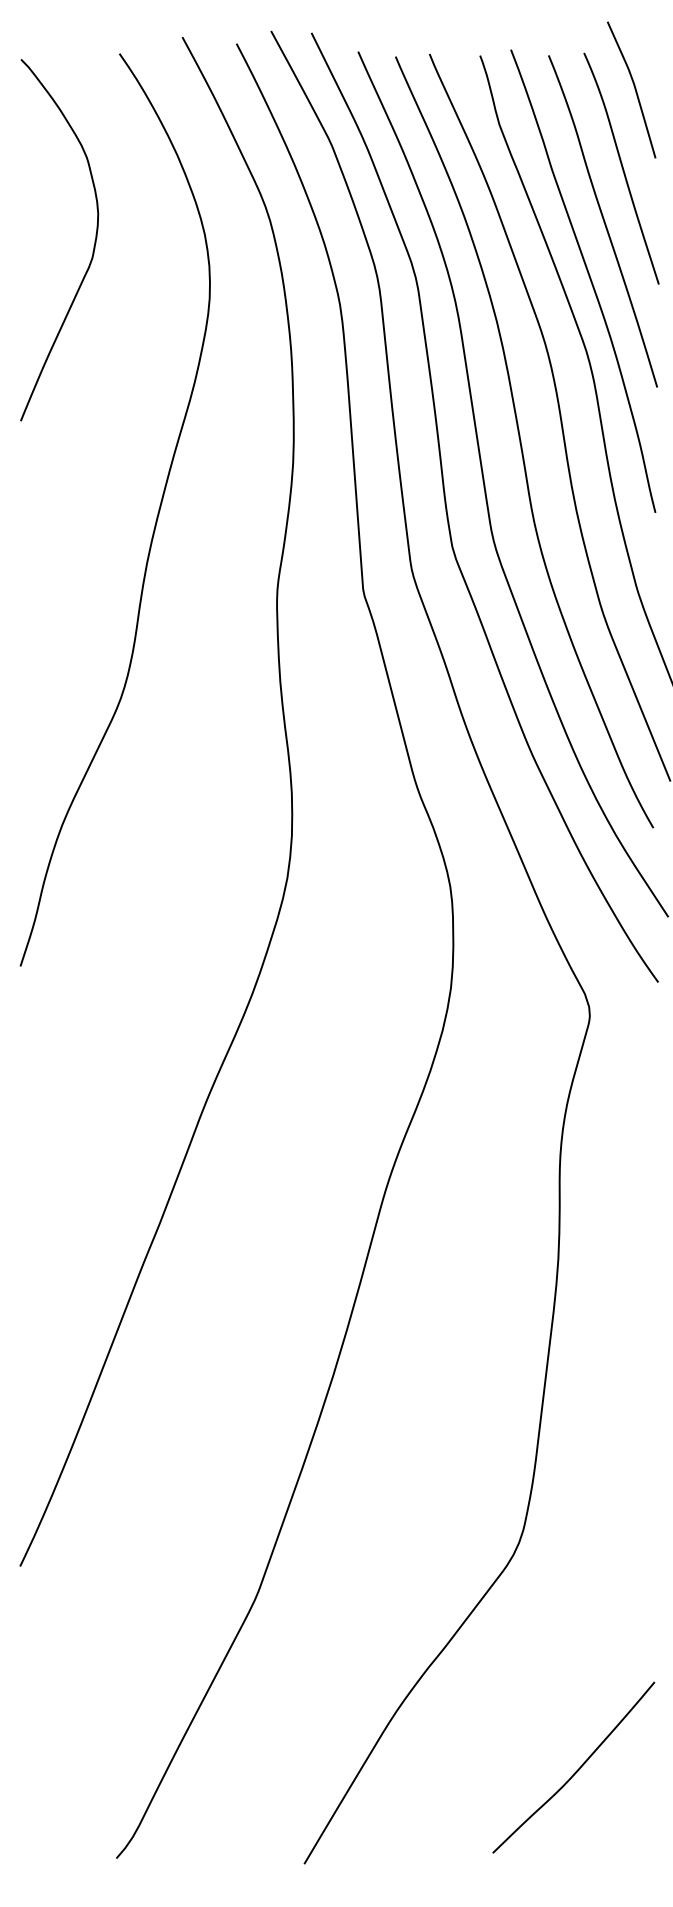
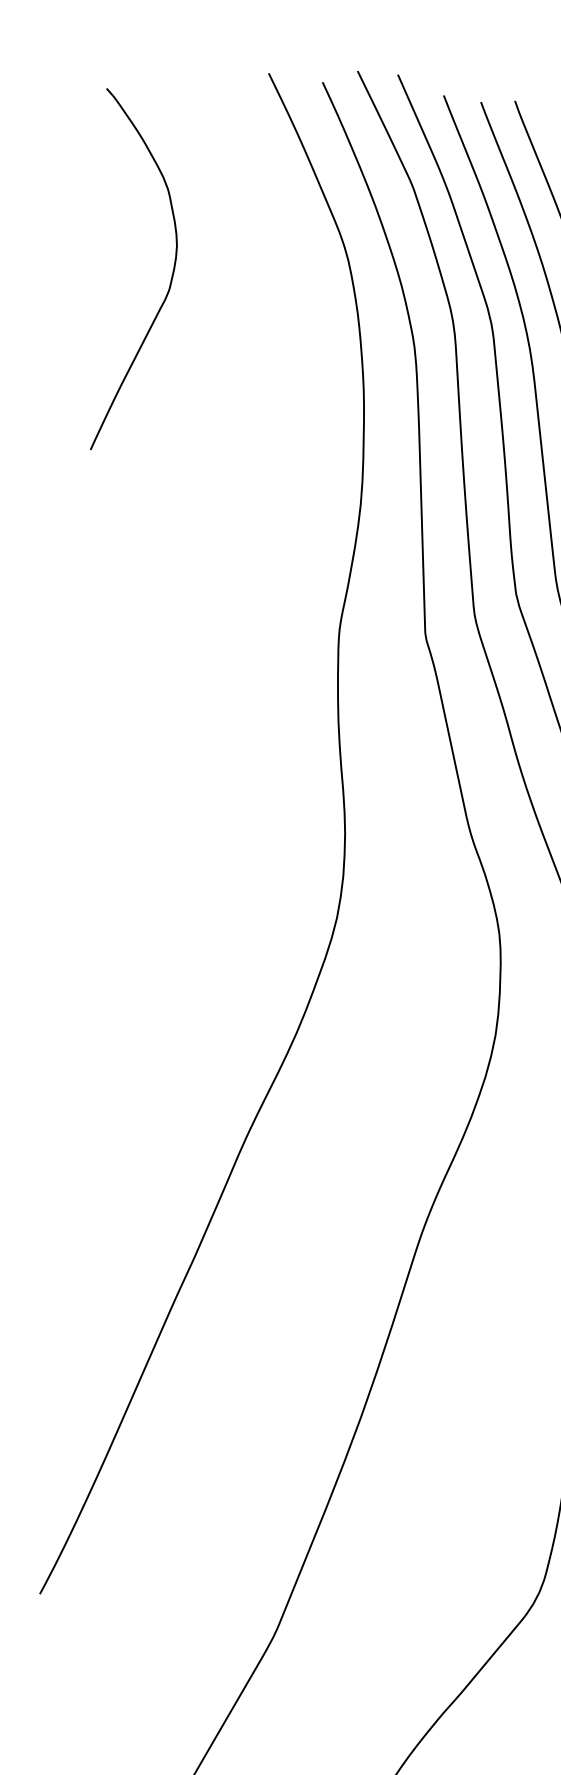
curve: (155, 520) -> (220, 555), removed

